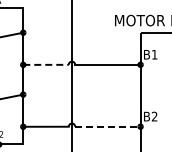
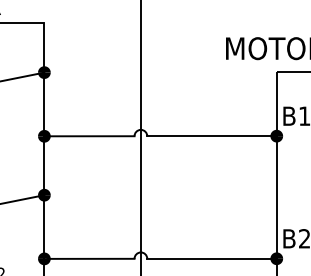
line: (46, 64) -> (90, 135), dashed -> solid
line: (107, 126) -> (211, 258), dashed -> solid

